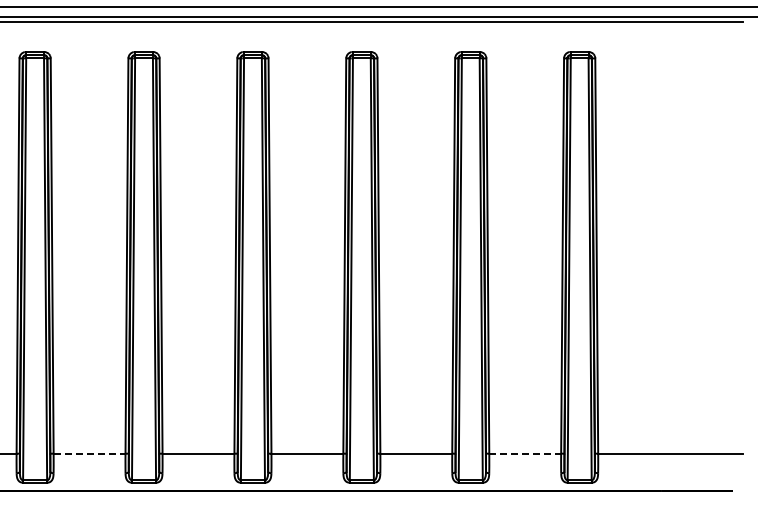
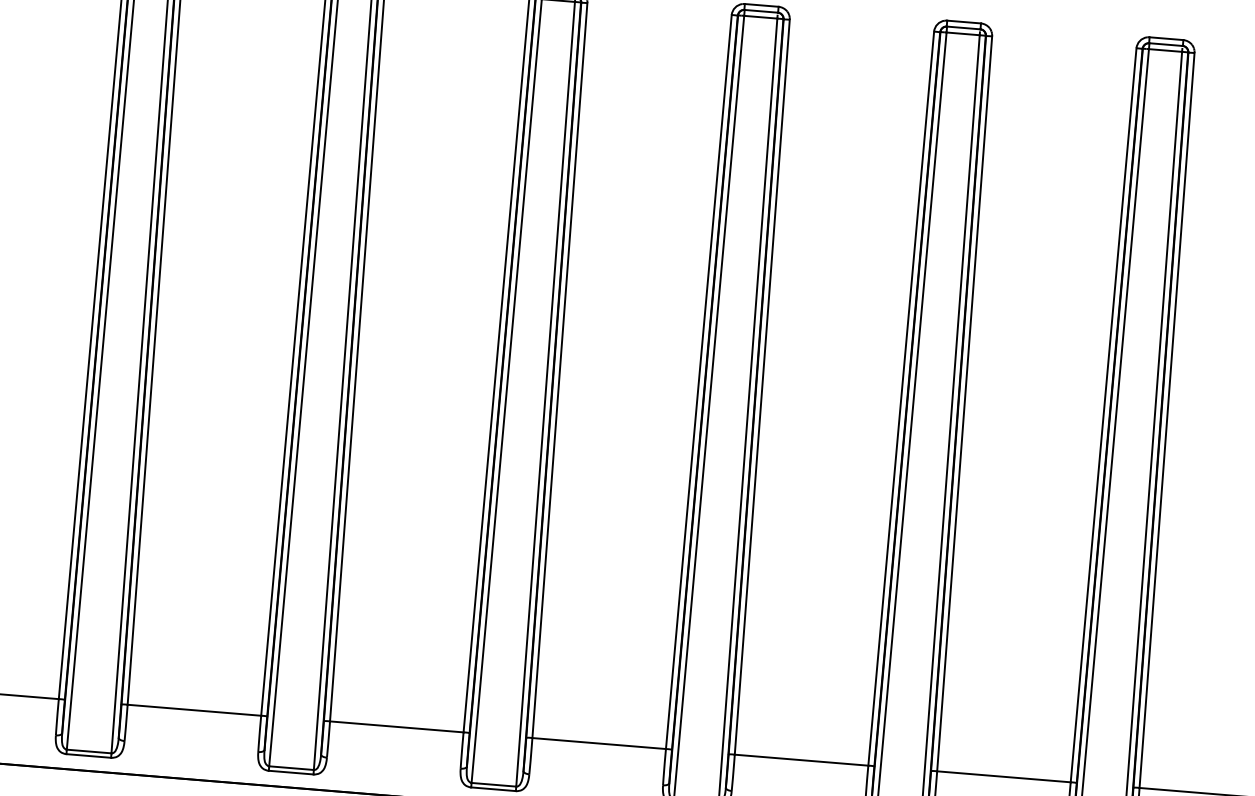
line: (89, 453) -> (194, 709), dashed -> solid
line: (525, 453) -> (1004, 776), dashed -> solid

